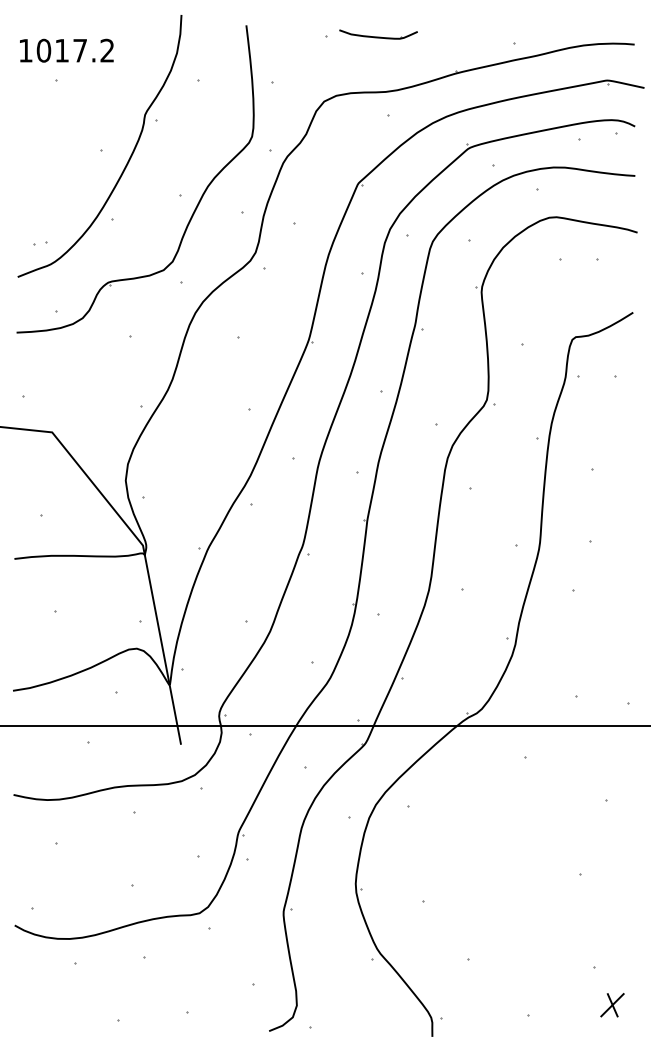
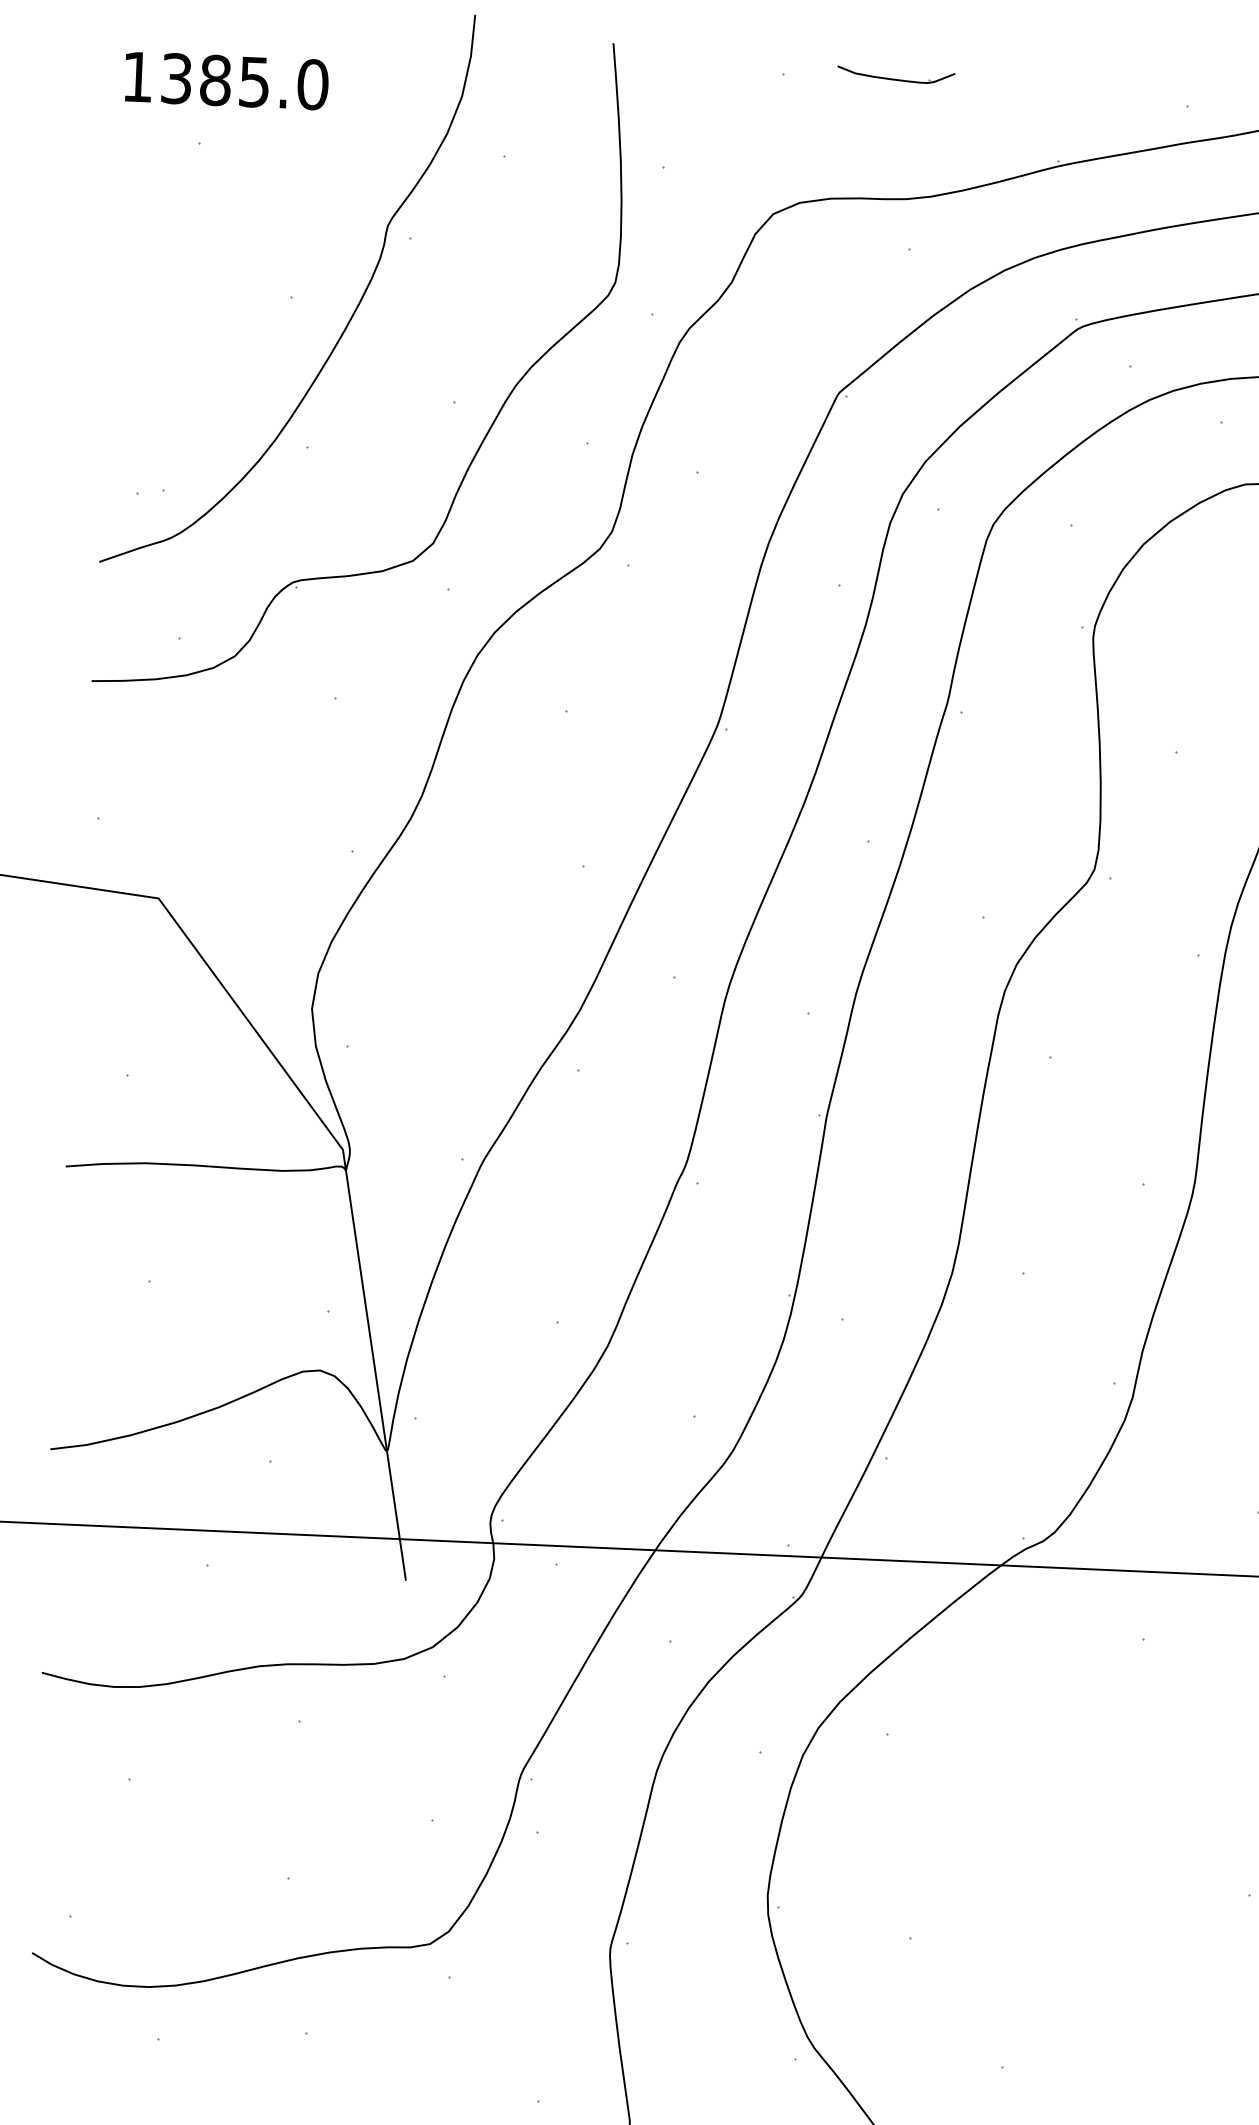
part: (378, 34) -> (896, 75), size x0.7
text: (75, 50) -> (244, 81), 1017.2 -> 1385.0

